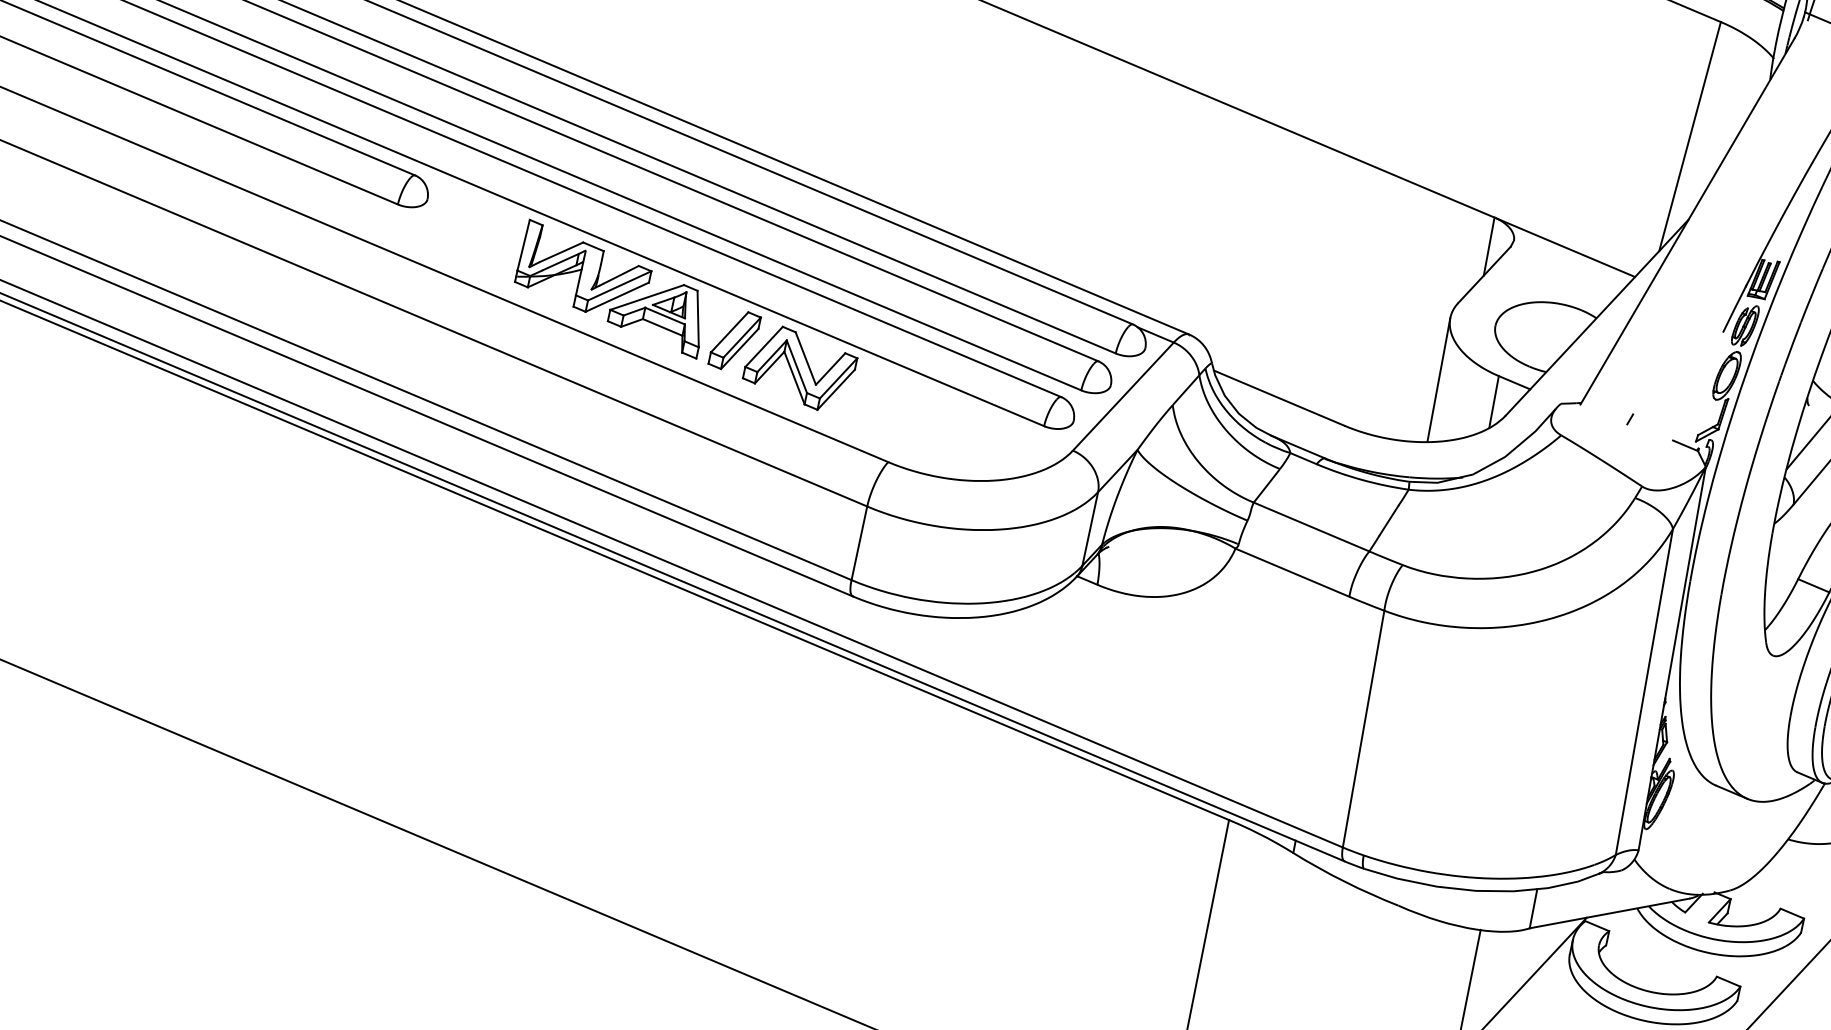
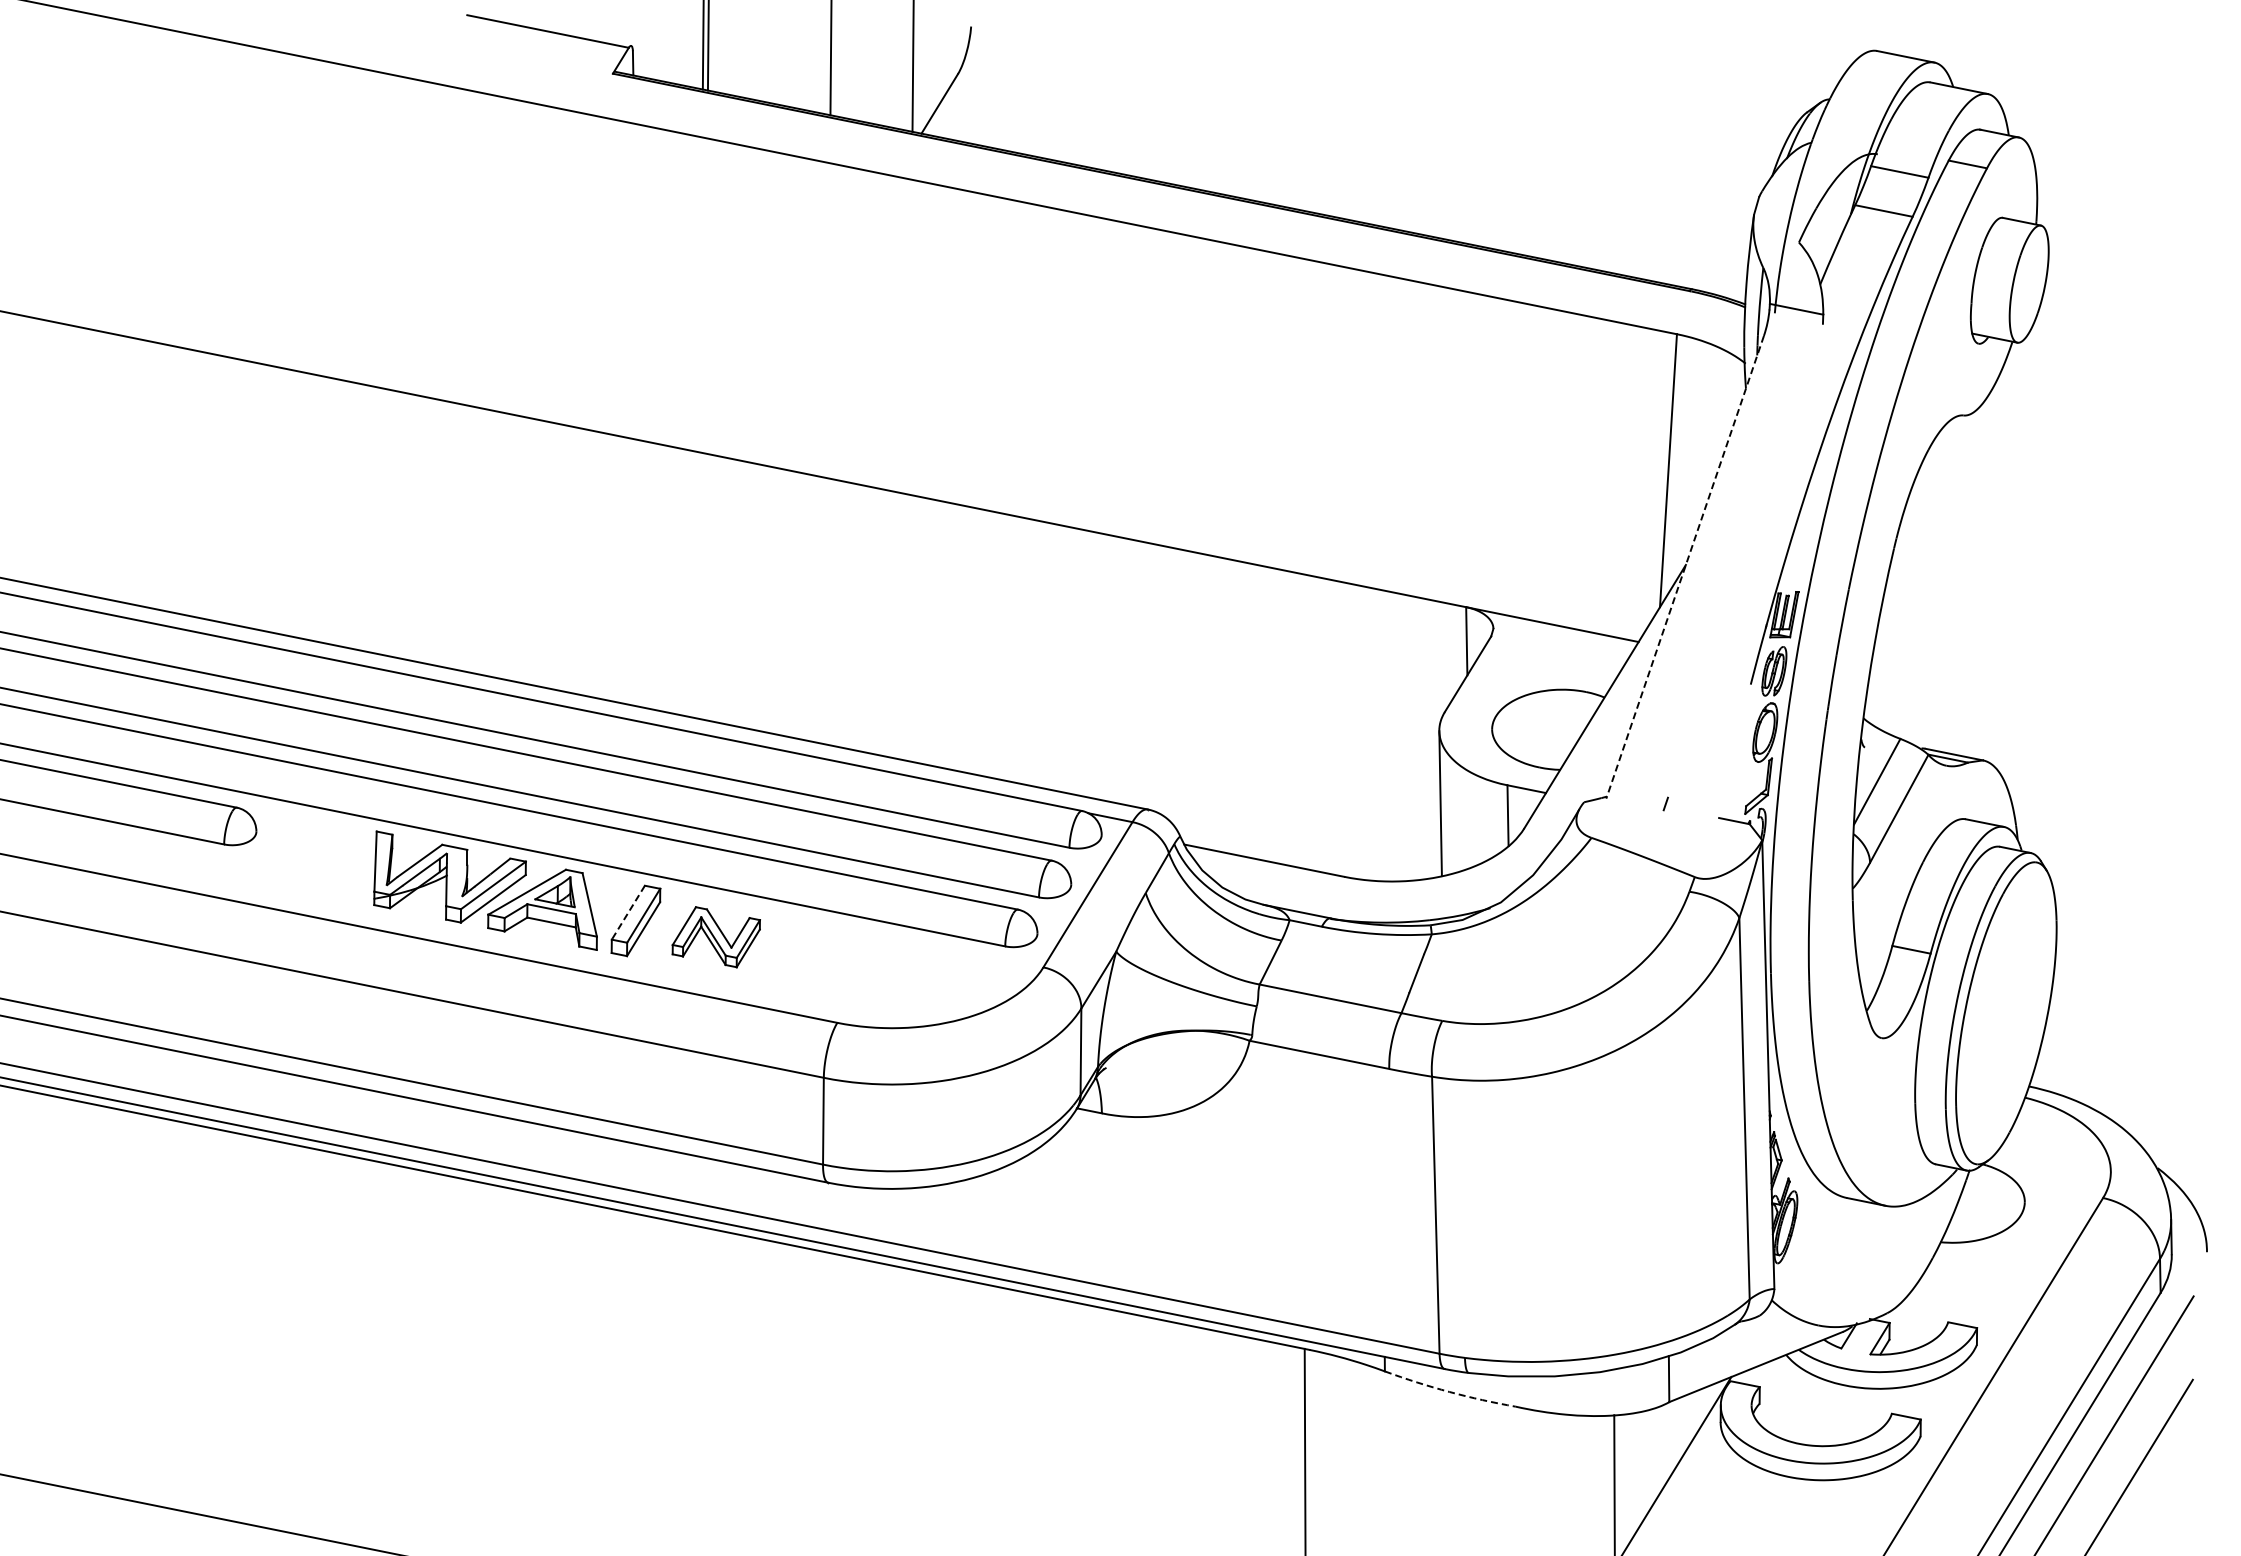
line: (1686, 221) -> (1684, 567), solid -> dashed
line: (729, 332) -> (628, 912), solid -> dashed
part: (800, 368) -> (716, 937), size x0.7
arc: (1344, 881) -> (1449, 1391), solid -> dashed

